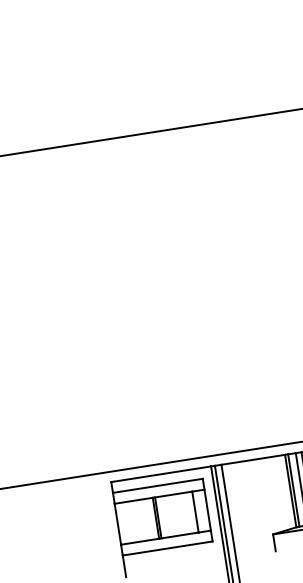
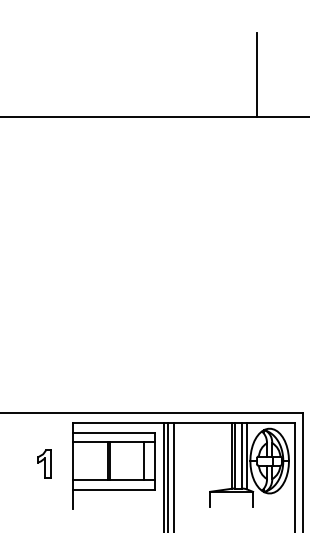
line: (252, 69) -> (256, 75), added
part: (86, 531) -> (44, 463), added

